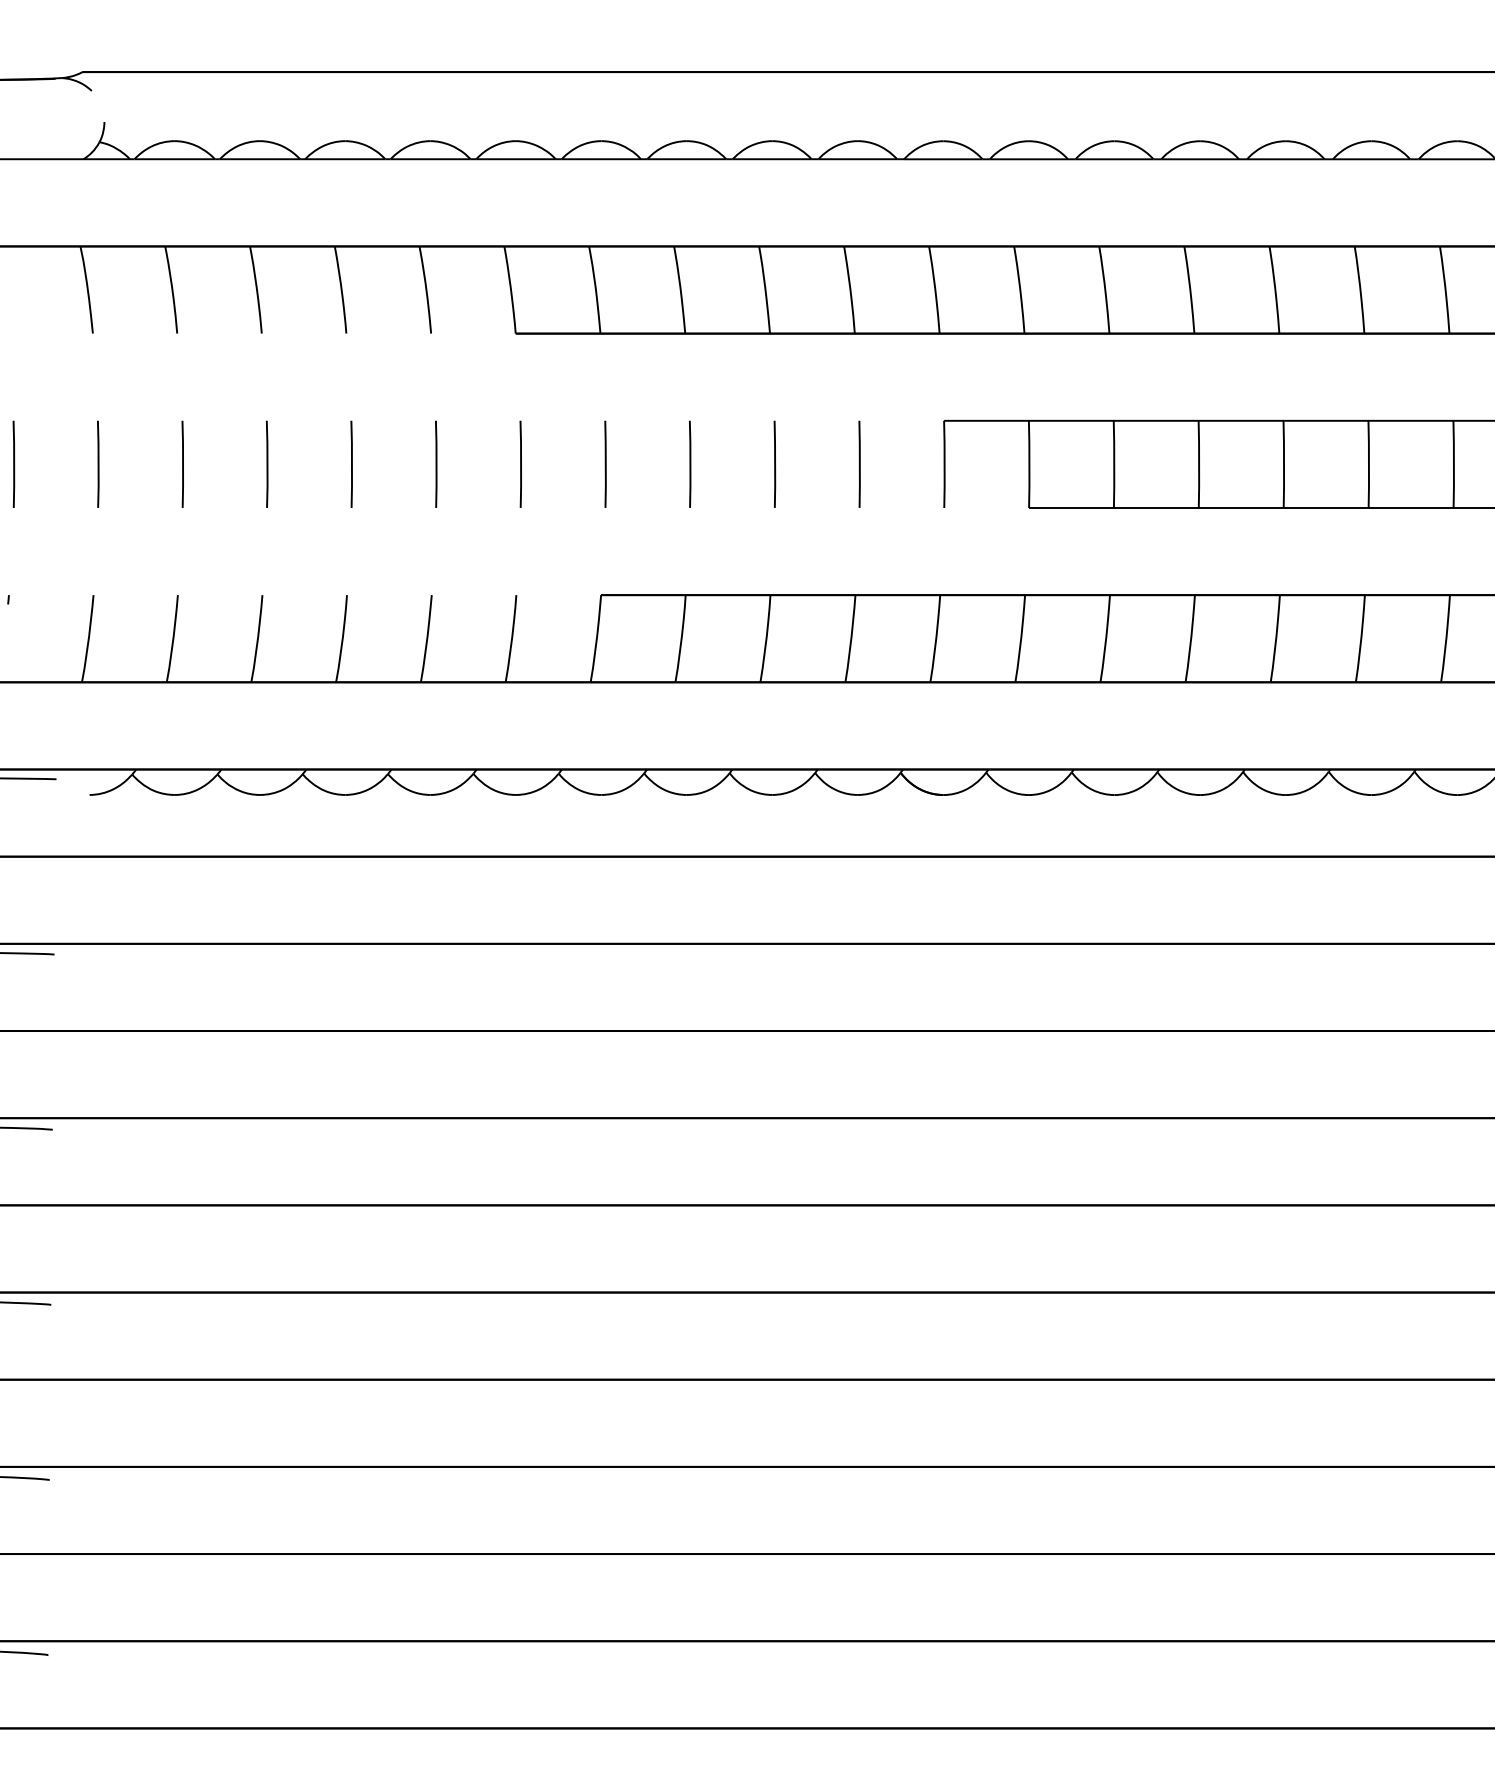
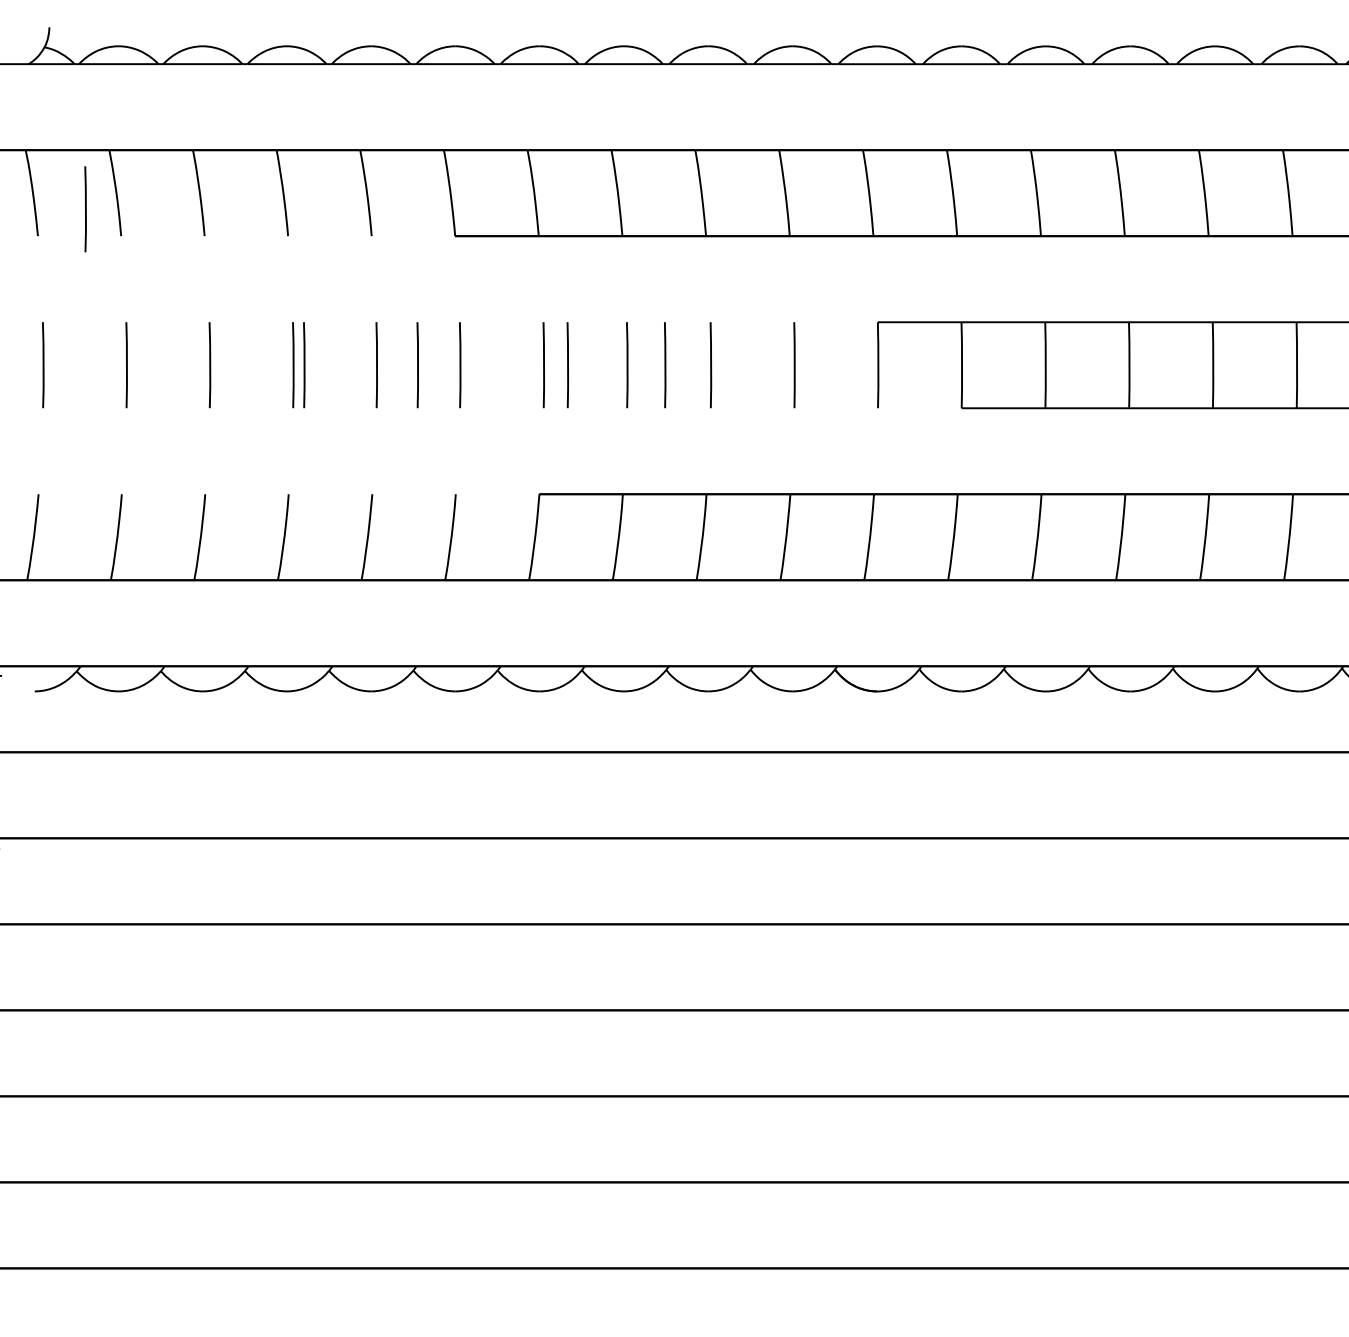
line: (140, 305) -> (84, 208), added
line: (362, 463) -> (303, 364), added
line: (477, 463) -> (417, 364), added
line: (629, 463) -> (567, 364), added
line: (728, 463) -> (665, 364), added

